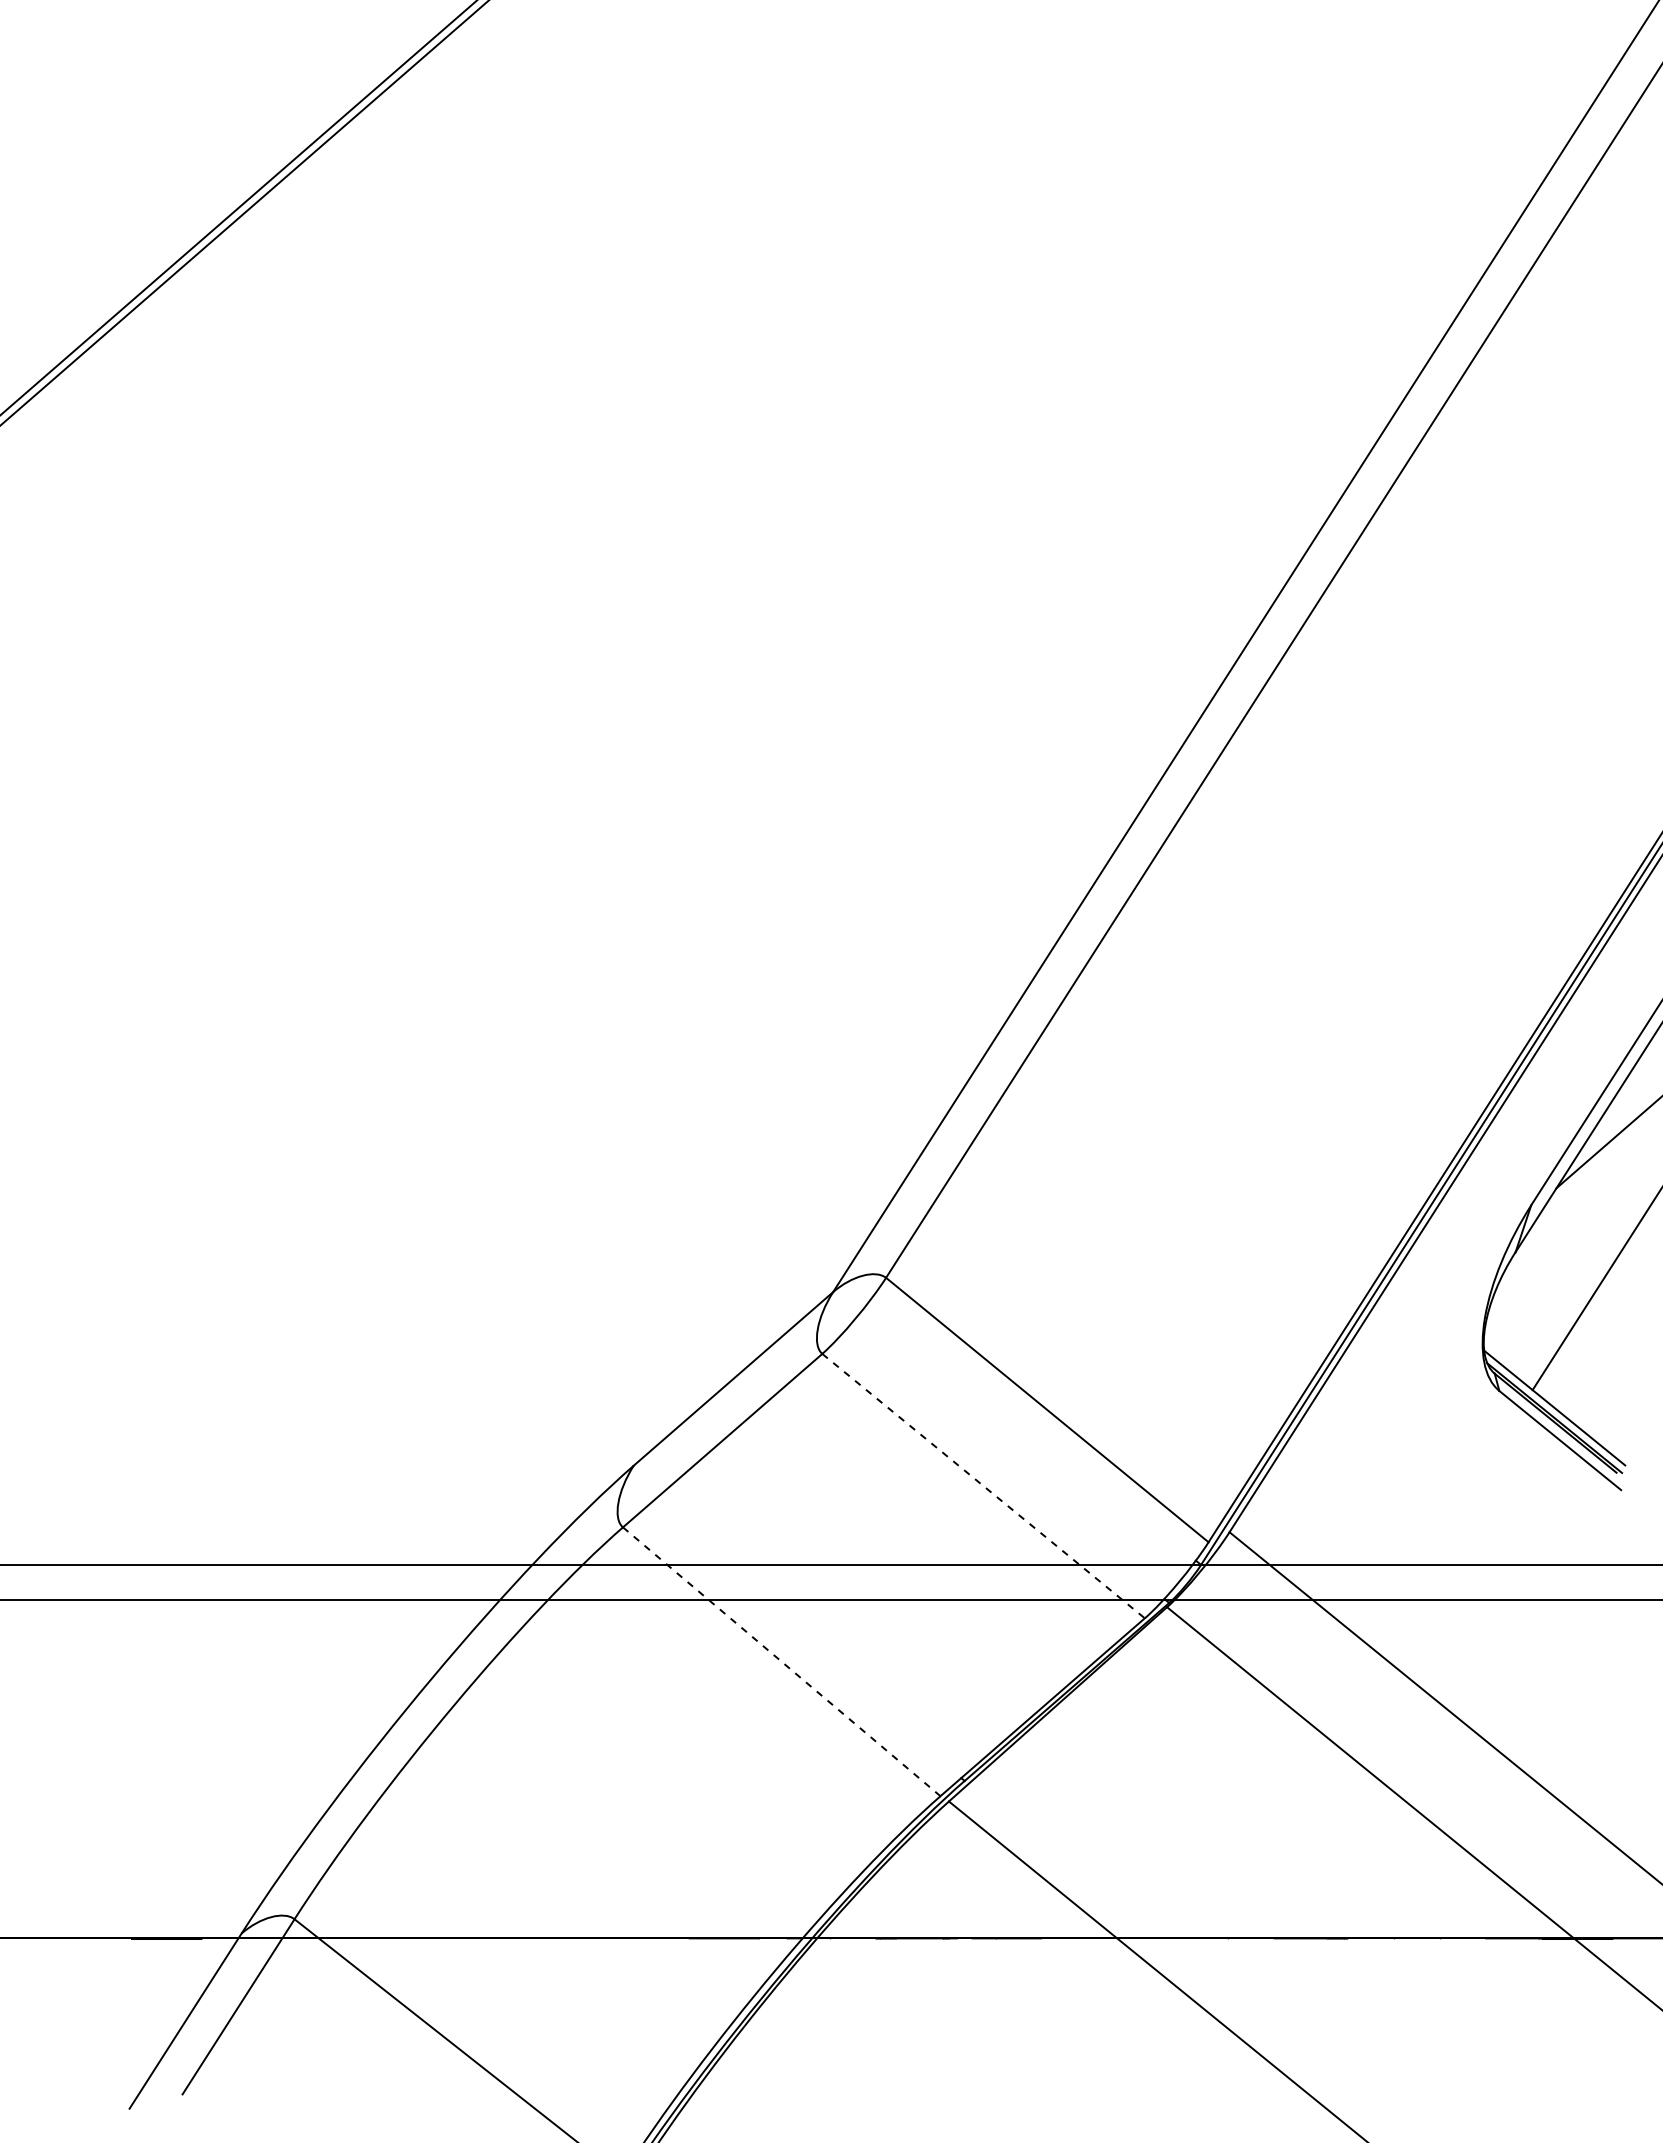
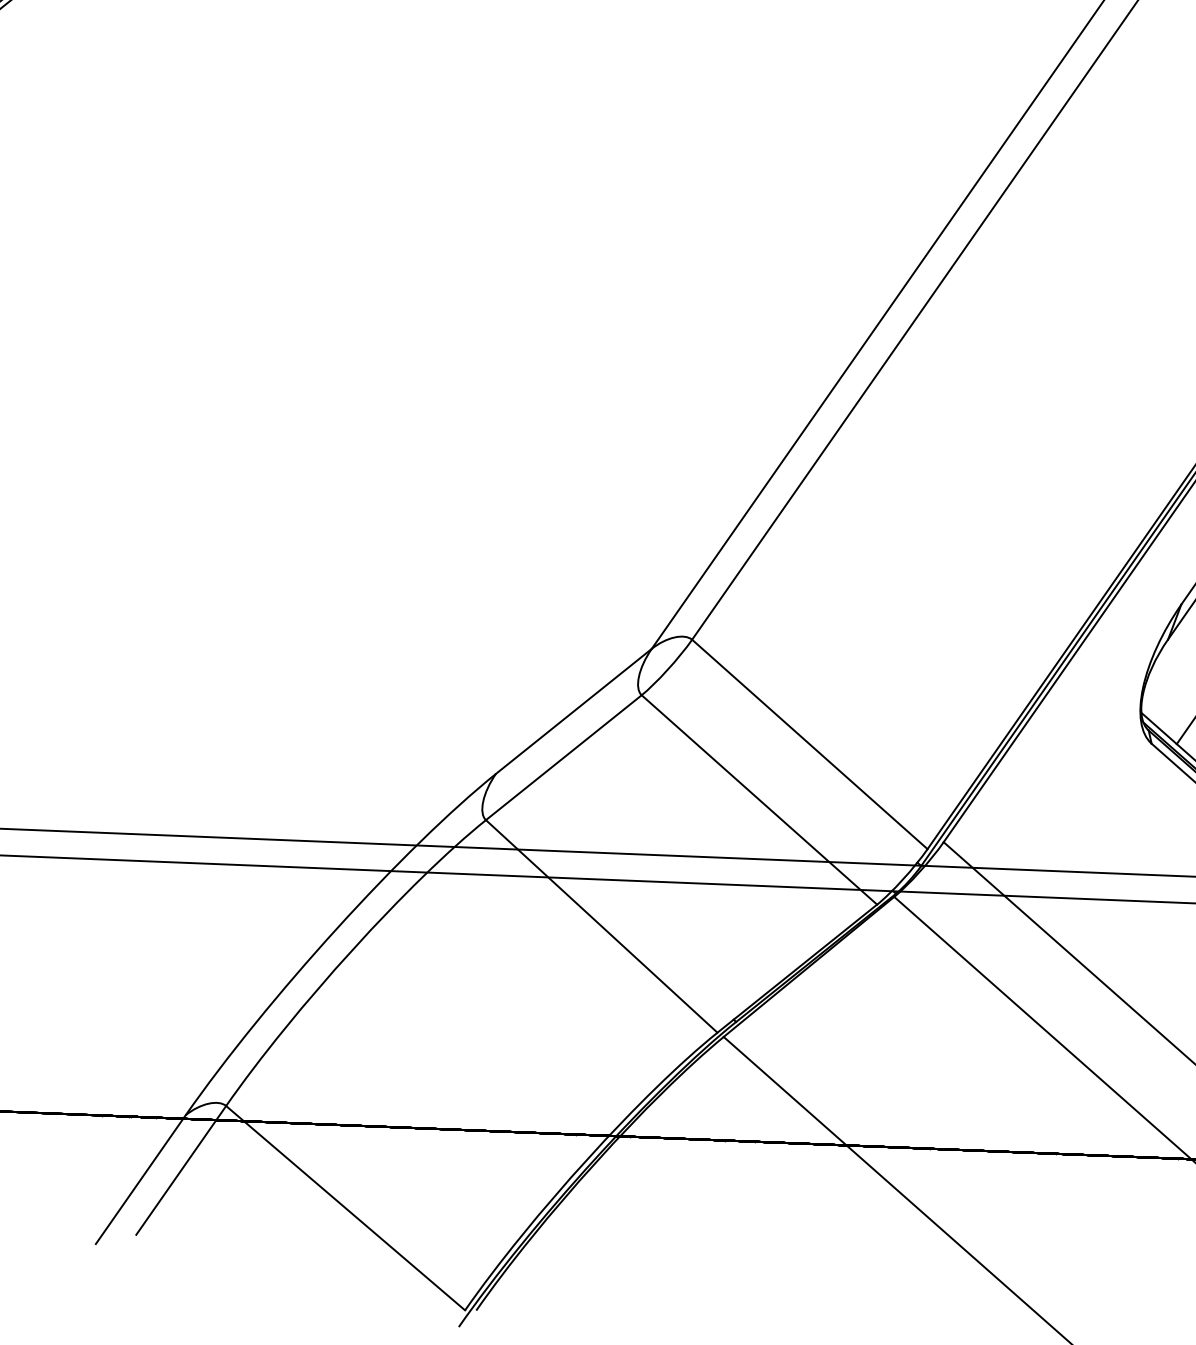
line: (983, 1486) -> (759, 800), dashed -> solid
line: (782, 1662) -> (602, 926), dashed -> solid

